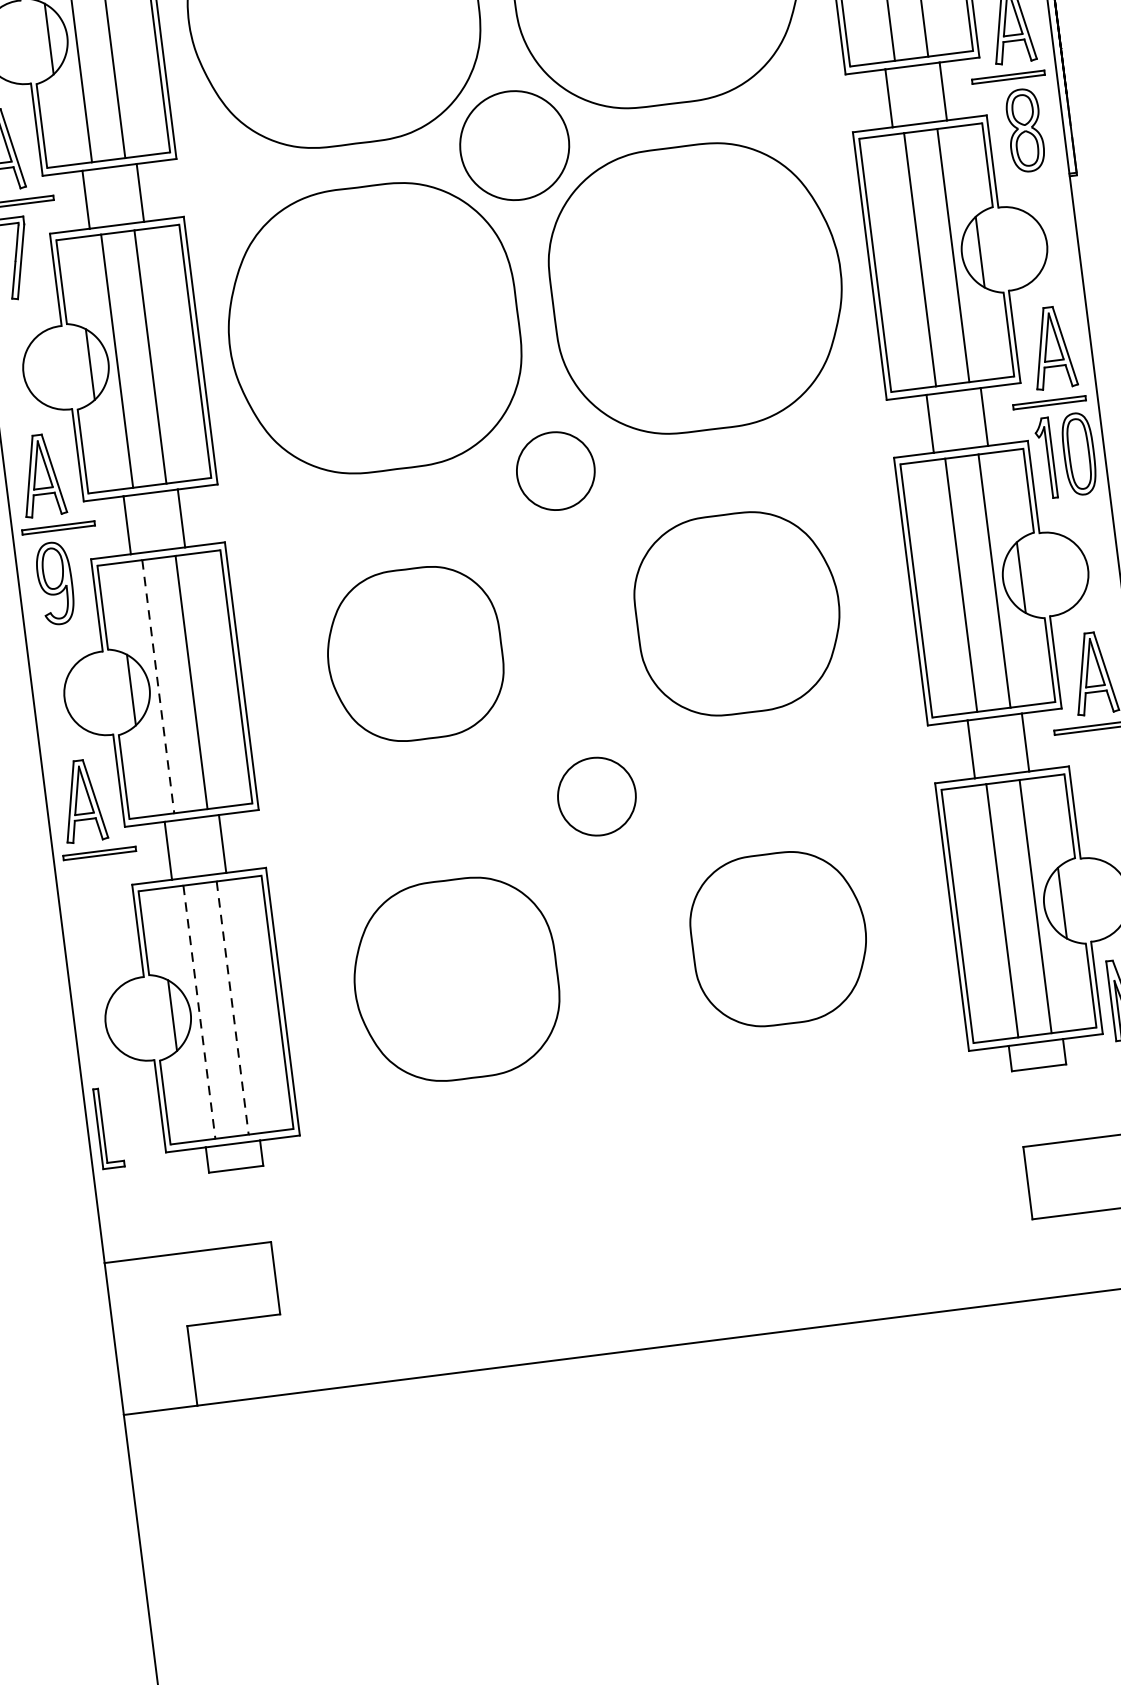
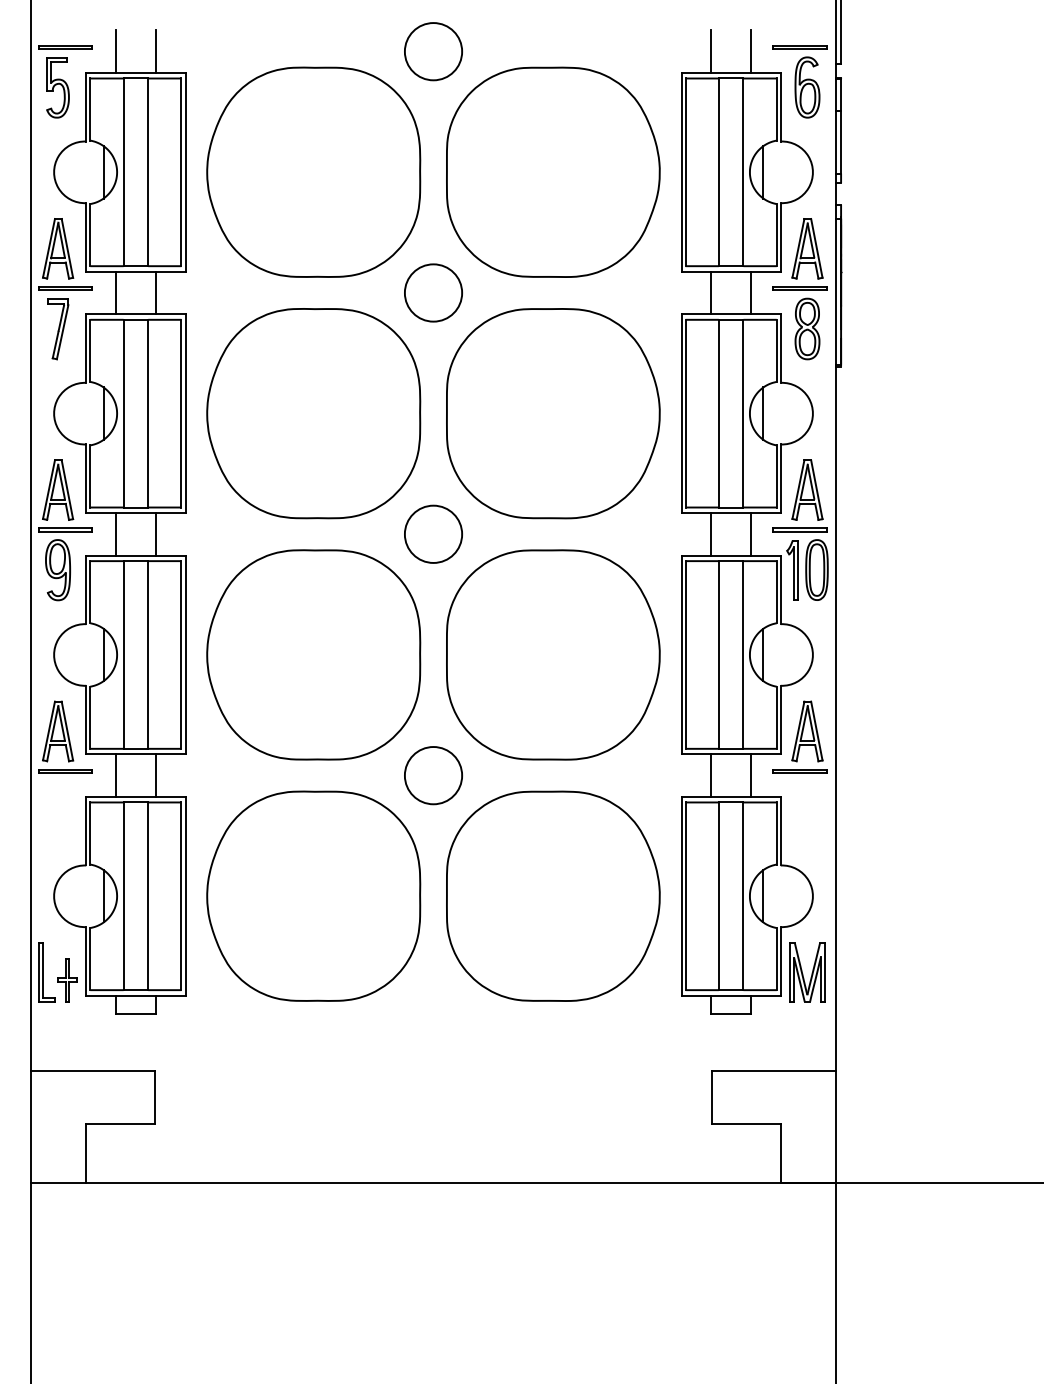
circle: (514, 144) -> (433, 292), size x0.71
part: (738, 612) -> (553, 654), size x1.43
part: (414, 653) -> (313, 654), size x1.67
line: (158, 686) -> (123, 654), dashed -> solid
part: (779, 937) -> (553, 895), size x1.67
part: (455, 978) -> (313, 895), size x1.43
line: (233, 1008) -> (148, 896), dashed -> solid
line: (199, 1012) -> (123, 896), dashed -> solid
part: (138, 1135) -> (67, 980), added

